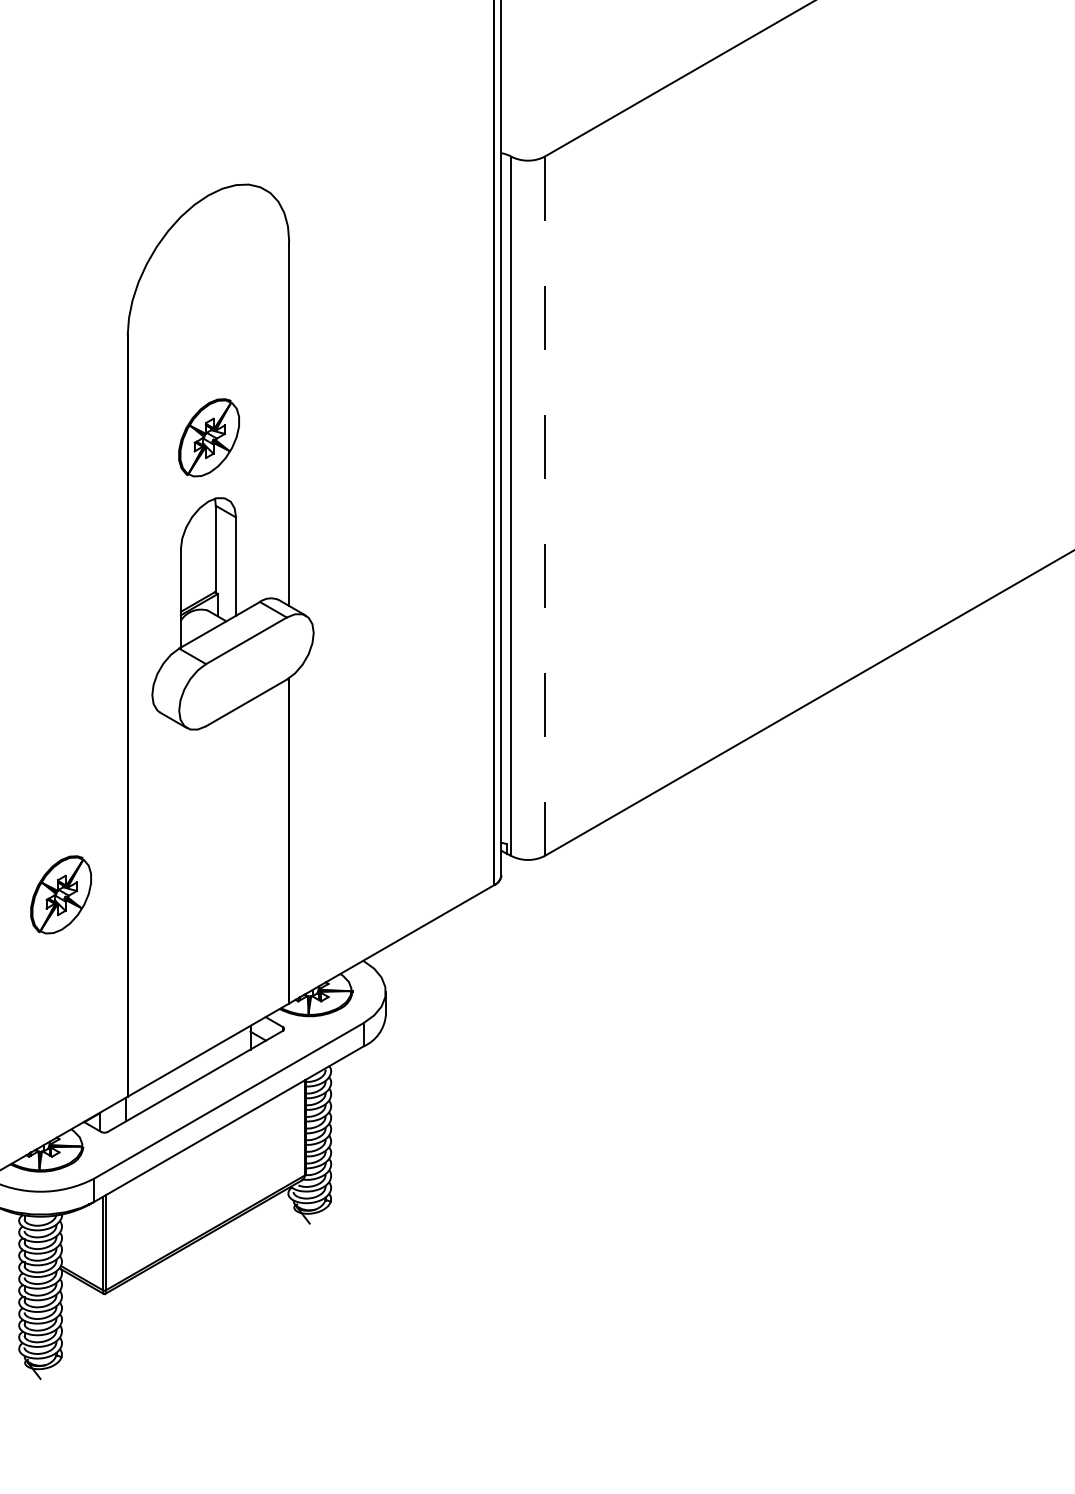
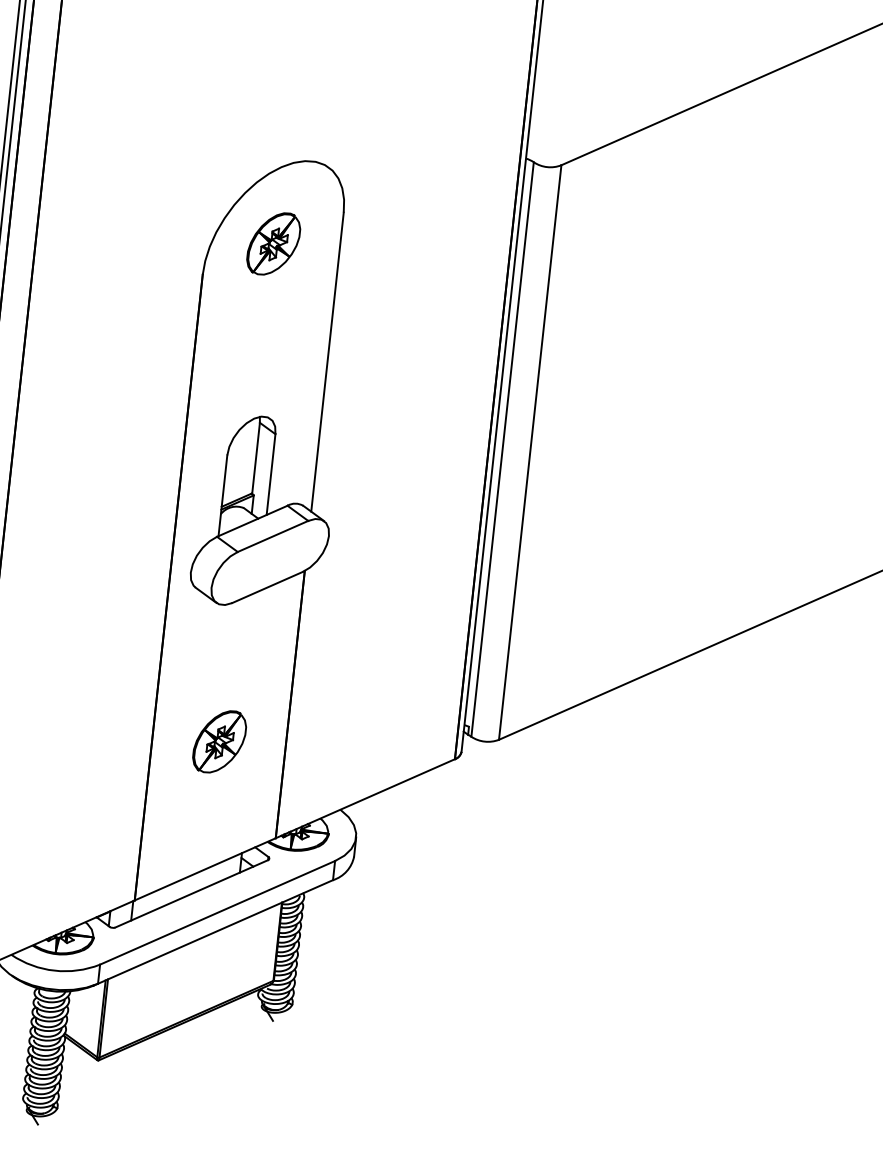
part: (208, 437) -> (273, 243), moved
line: (544, 506) -> (529, 452), dashed -> solid
part: (60, 894) -> (219, 741), moved

